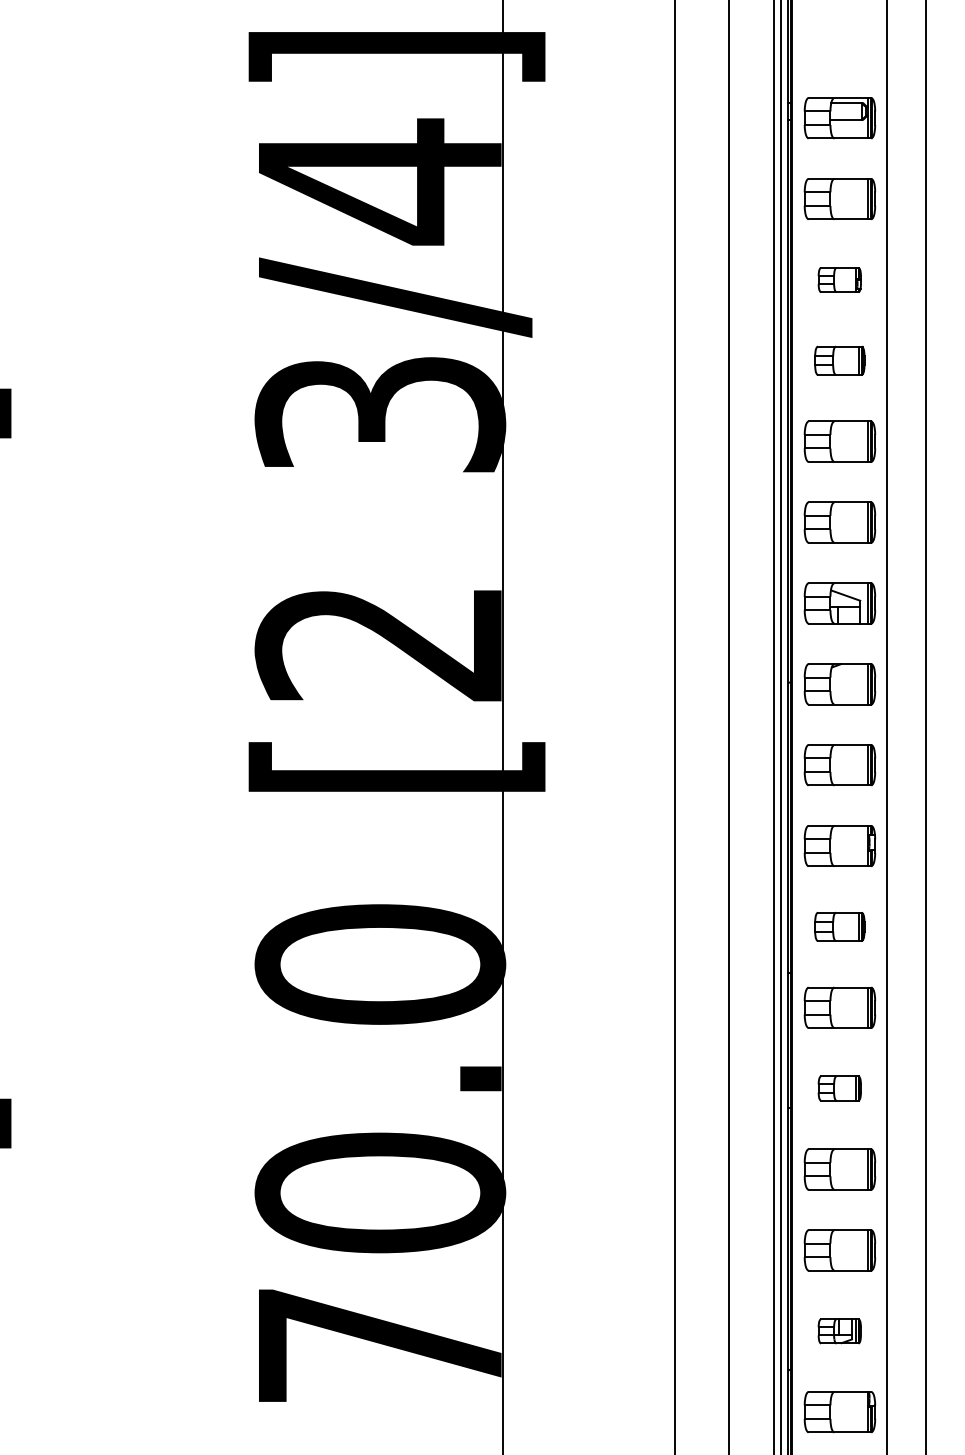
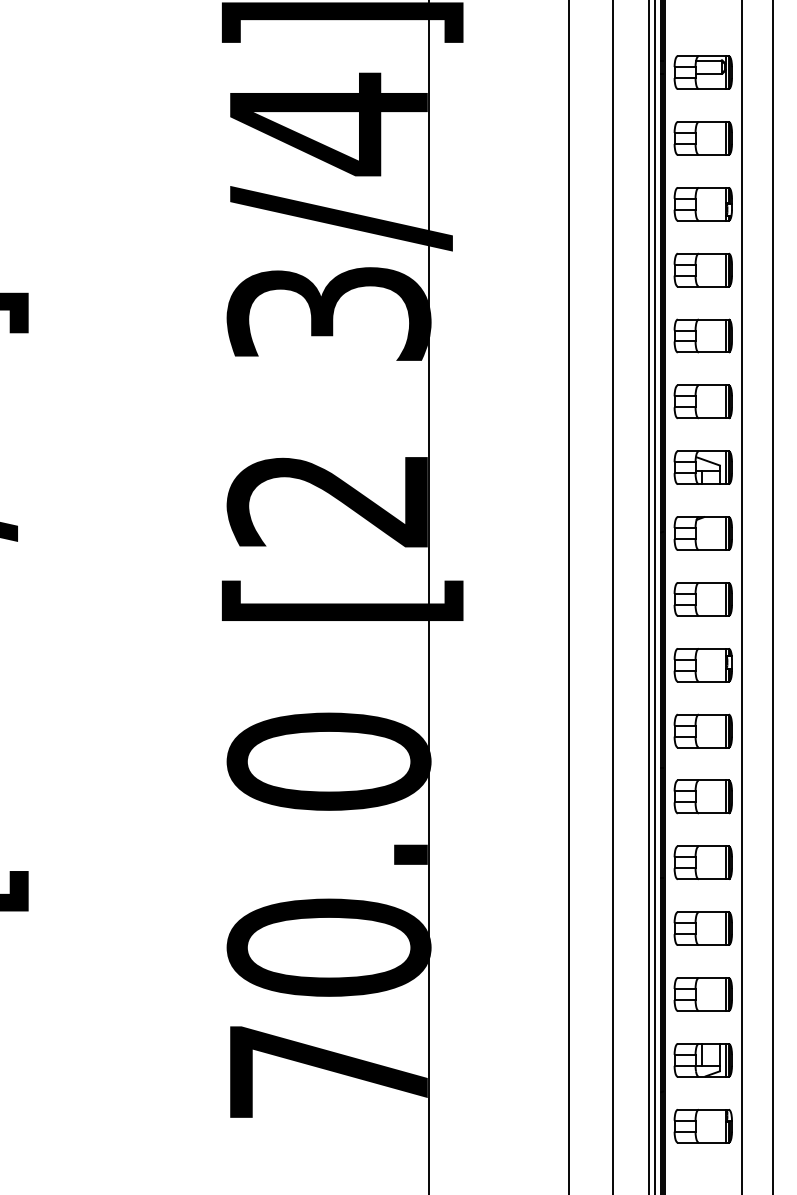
part: (838, 280) -> (702, 204), size x1.67
part: (838, 360) -> (702, 269), size x1.43
part: (838, 926) -> (702, 730), size x1.43
part: (838, 1088) -> (702, 862), size x1.67
part: (838, 1331) -> (702, 1060), size x1.67

